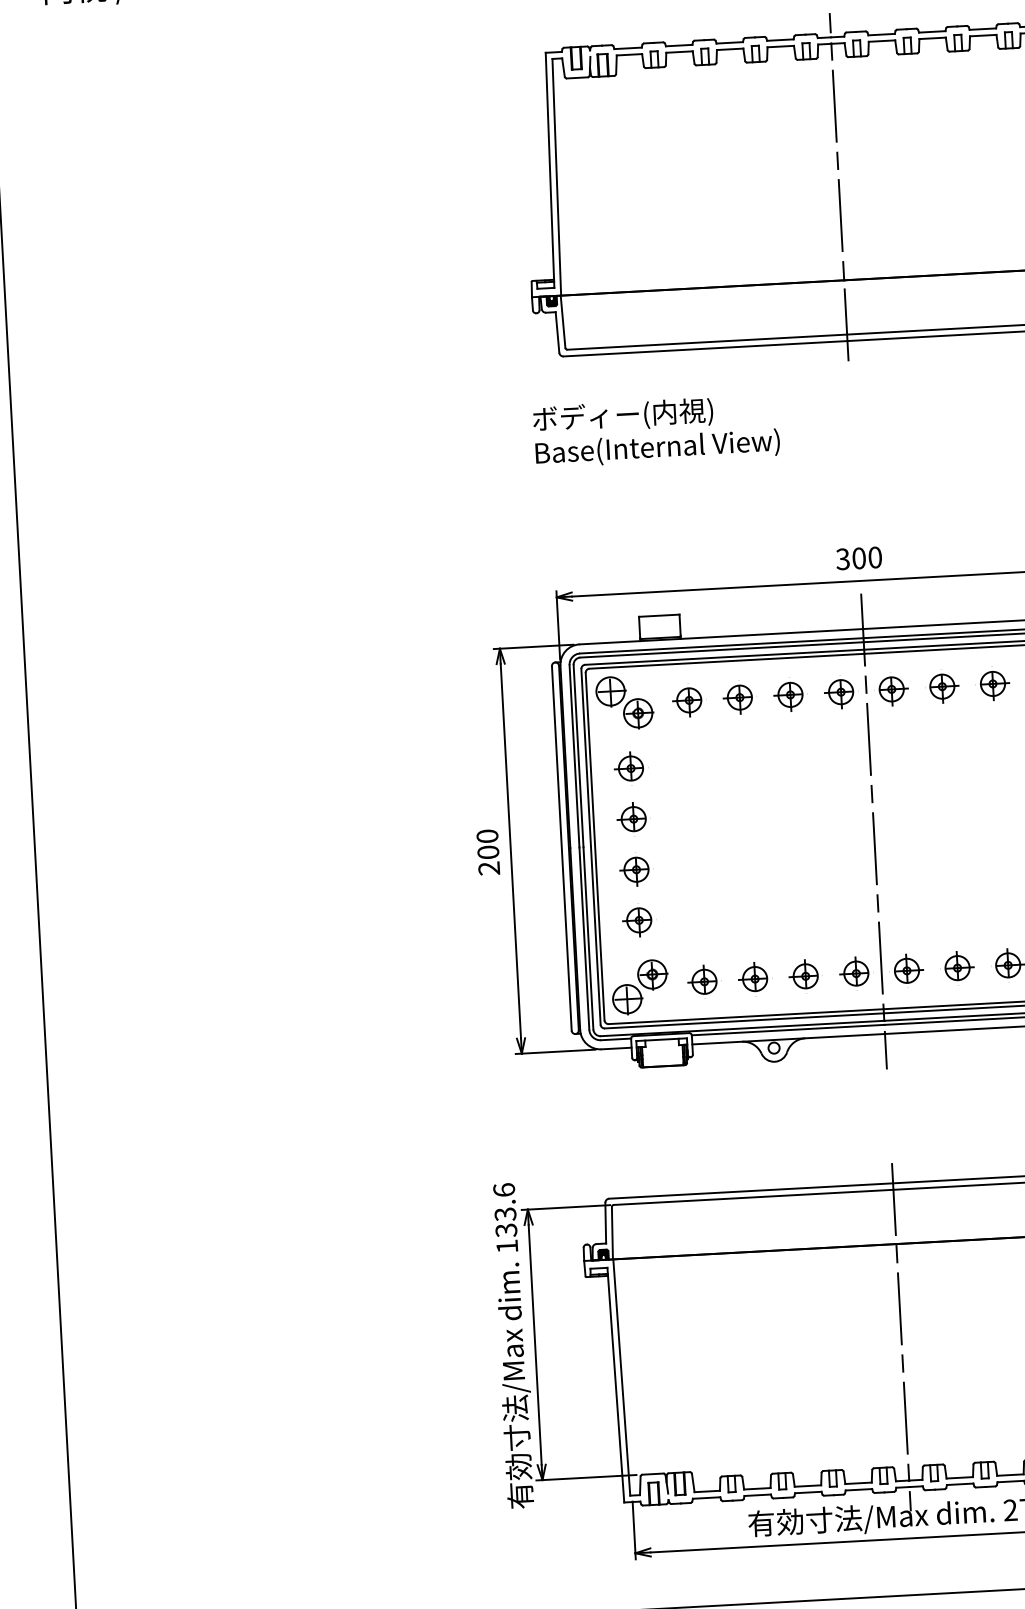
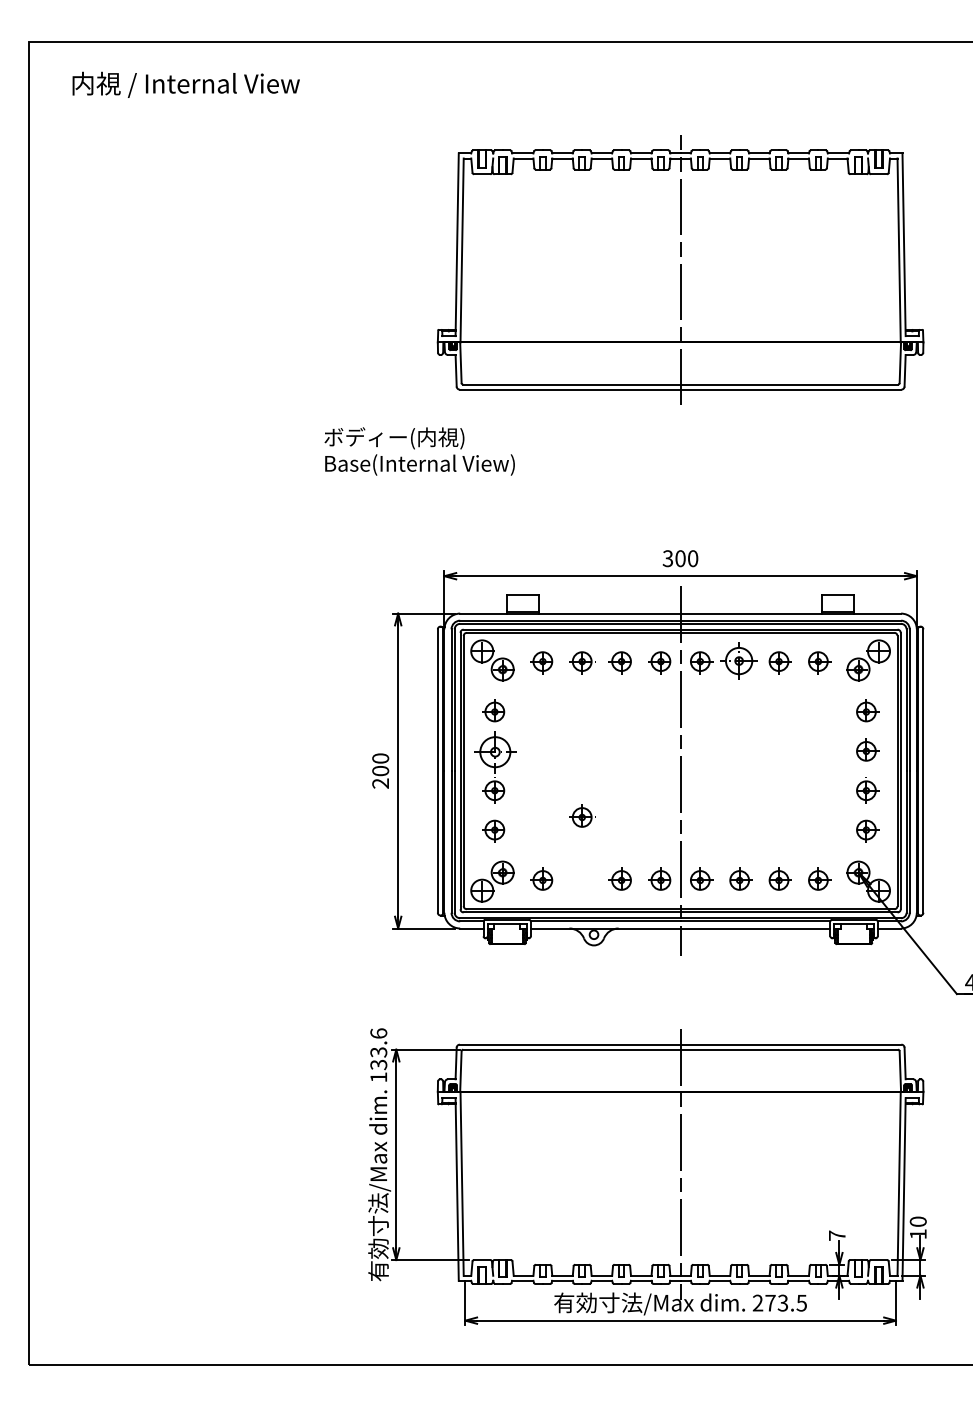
text: (656, 431) -> (419, 451), moved
part: (943, 687) -> (740, 662), size x1.4
part: (631, 816) -> (493, 749), size x1.6
part: (755, 976) -> (582, 815), moved

